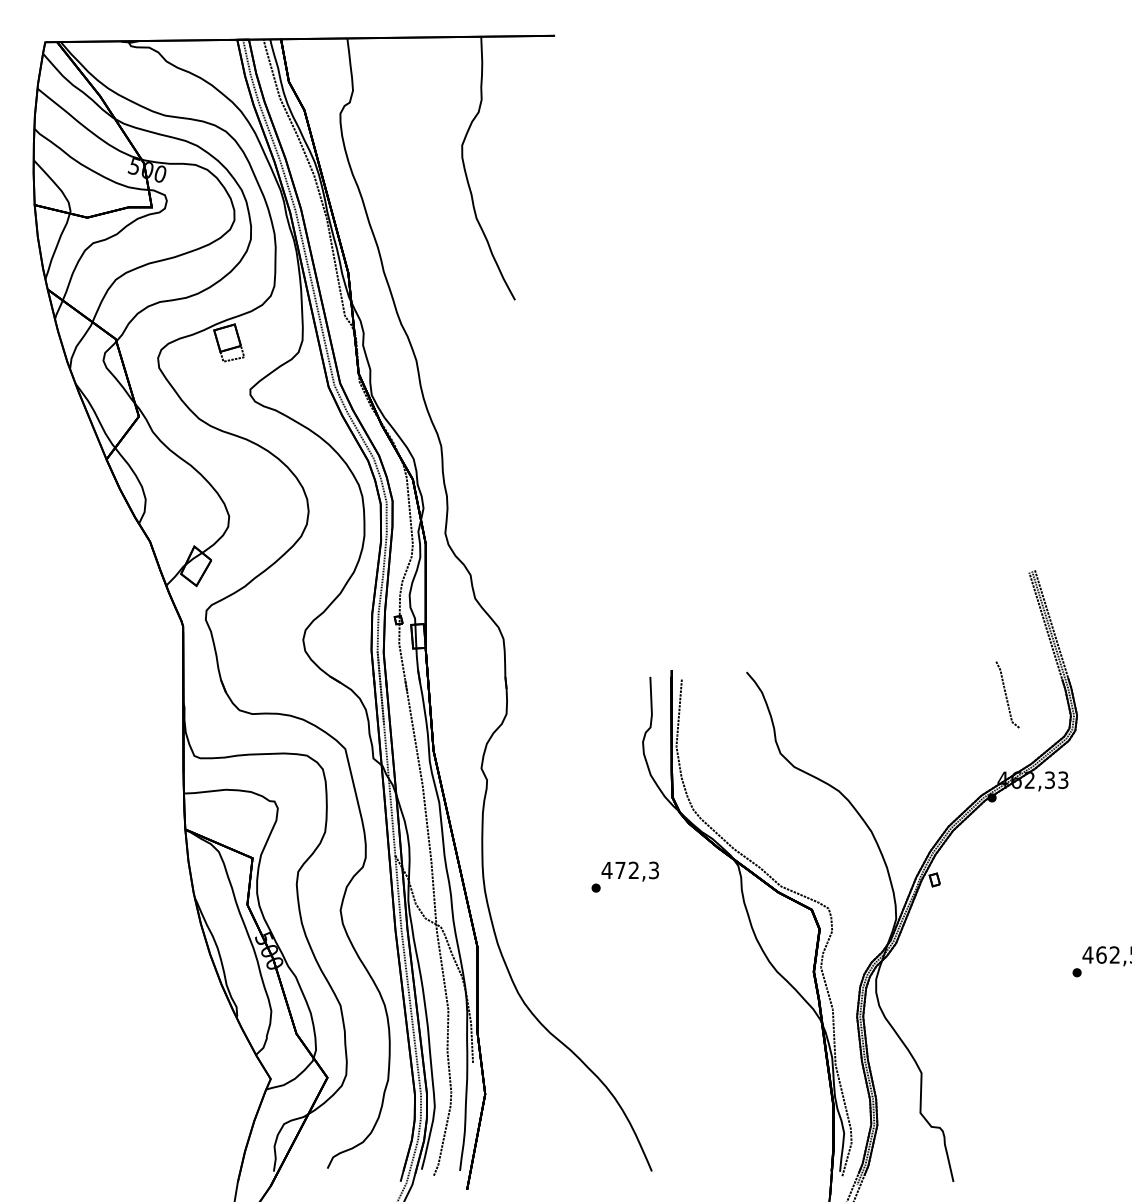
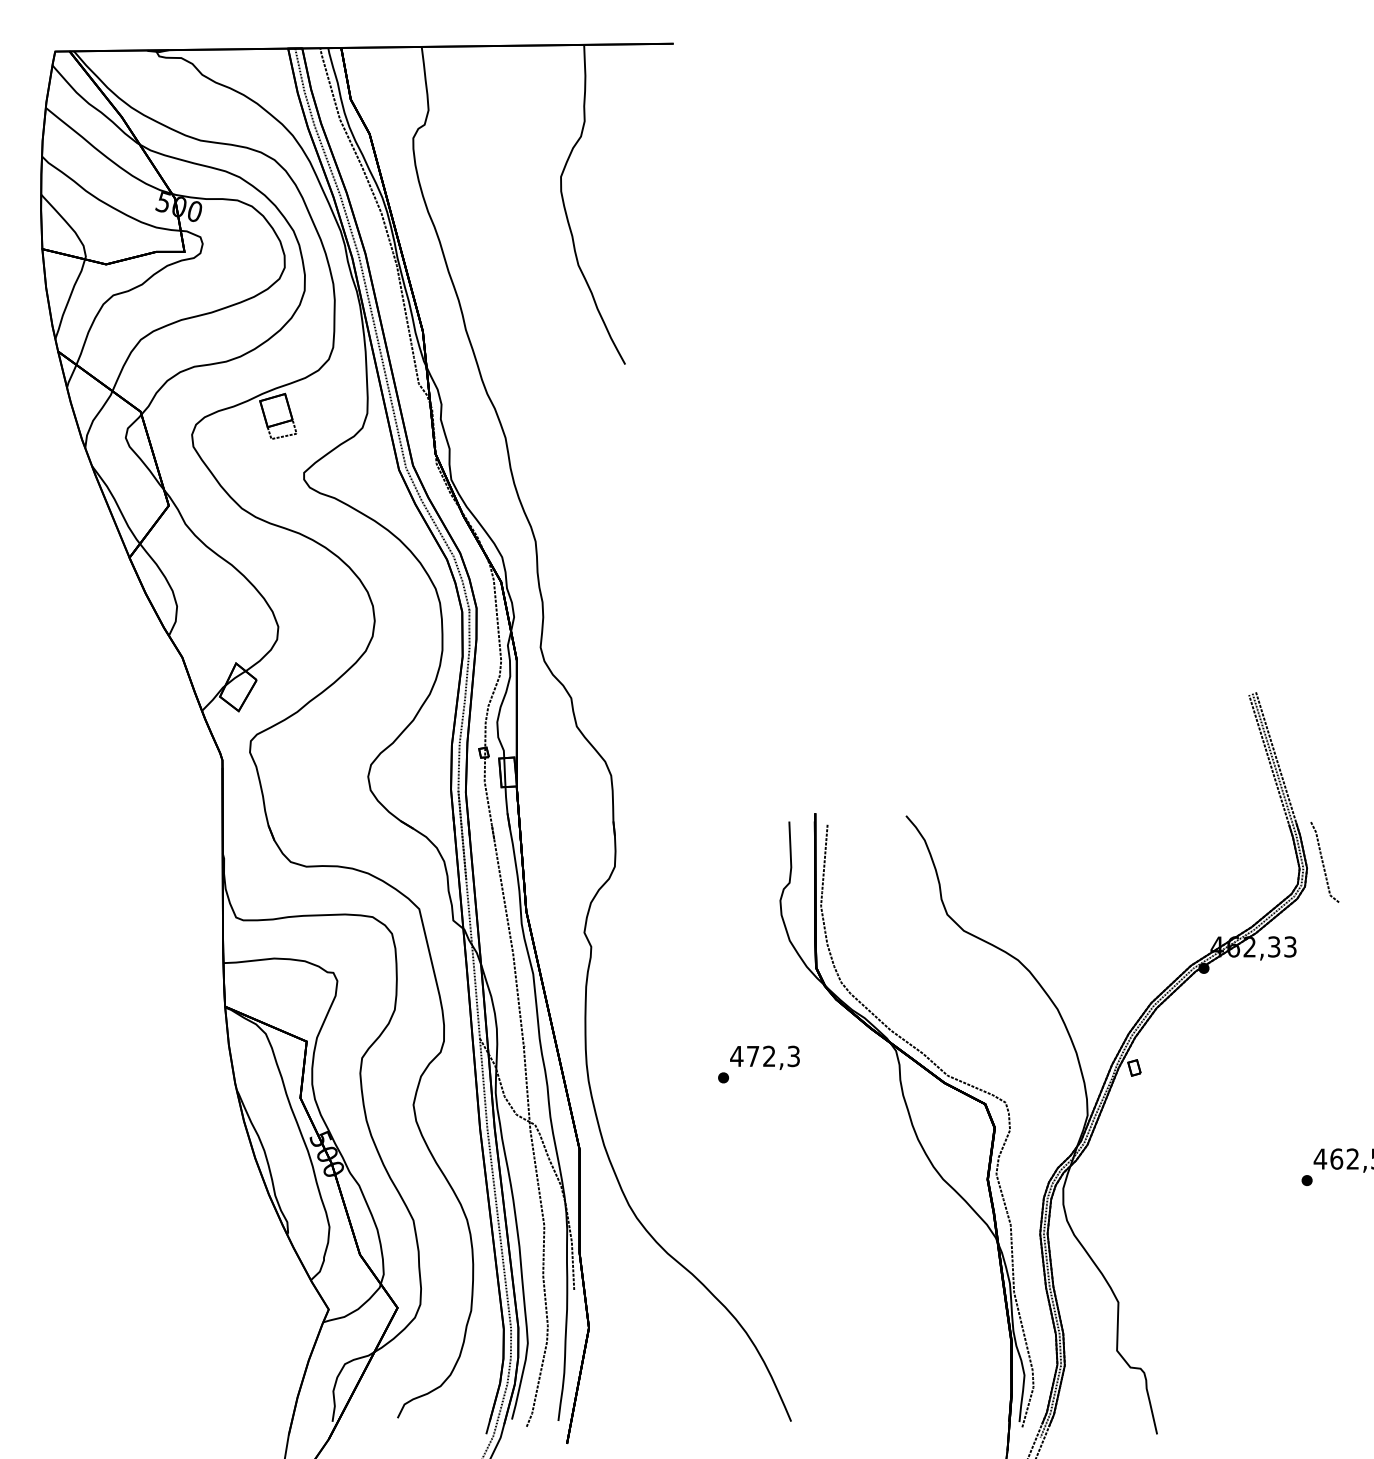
curve: (1006, 694) -> (1323, 862), moved

